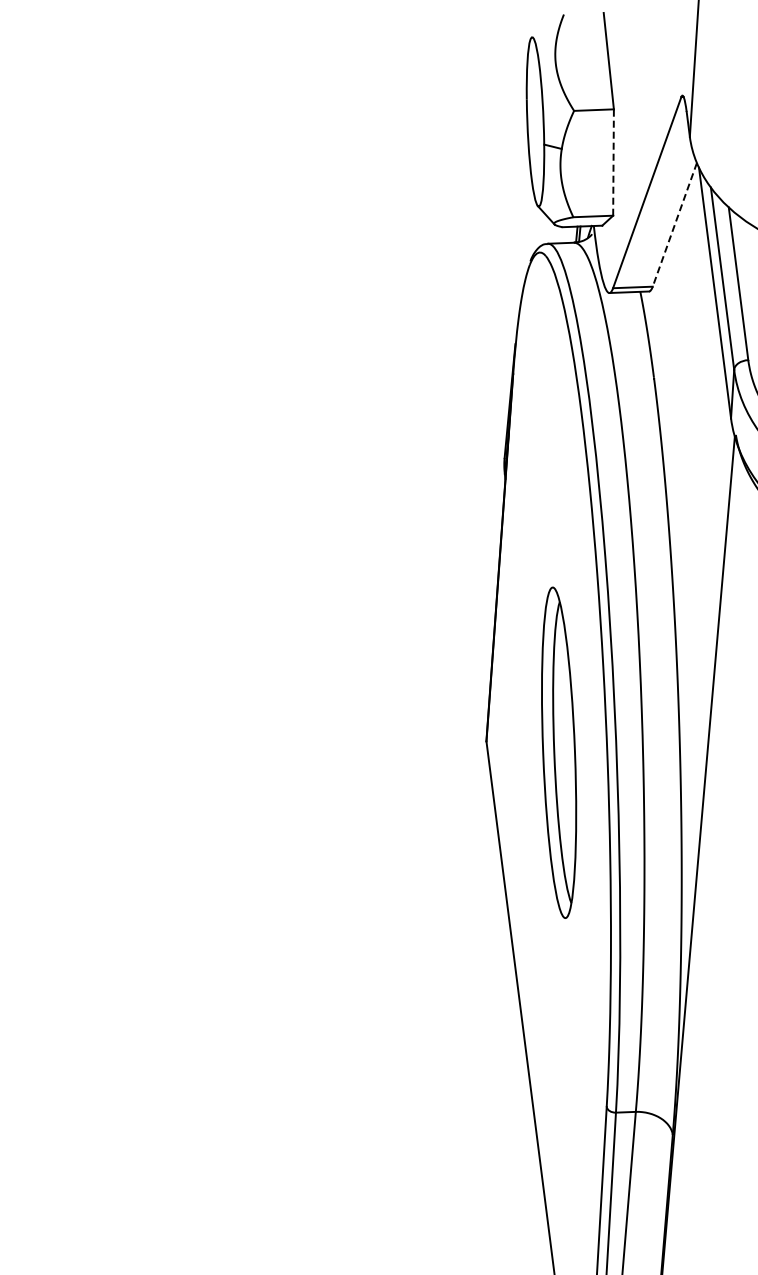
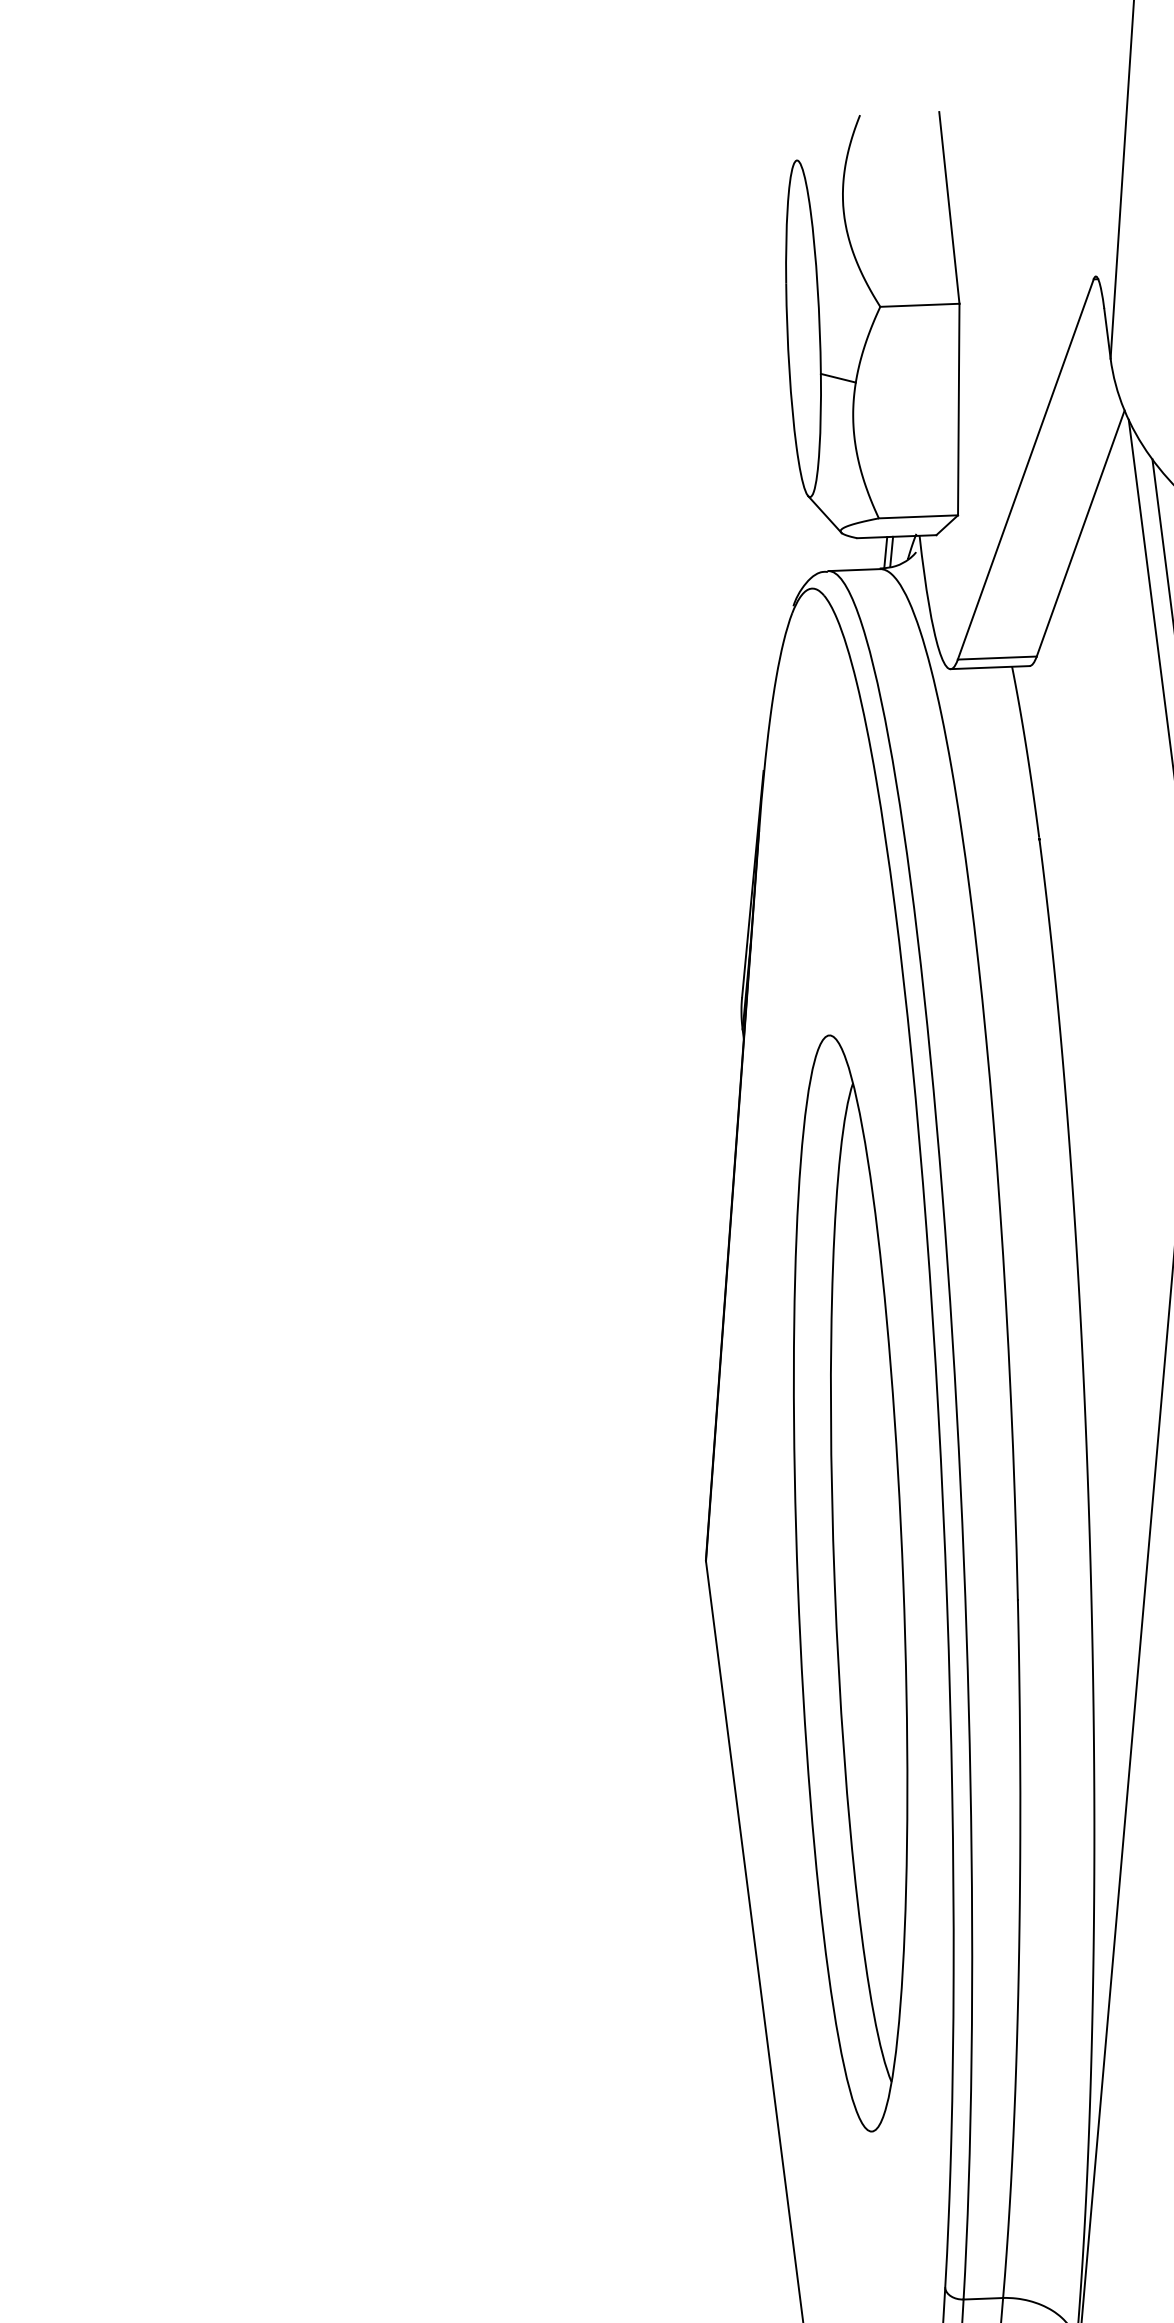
line: (613, 162) -> (958, 409), dashed -> solid
line: (674, 224) -> (1080, 532), dashed -> solid
part: (558, 752) -> (849, 1583), size x1.67

